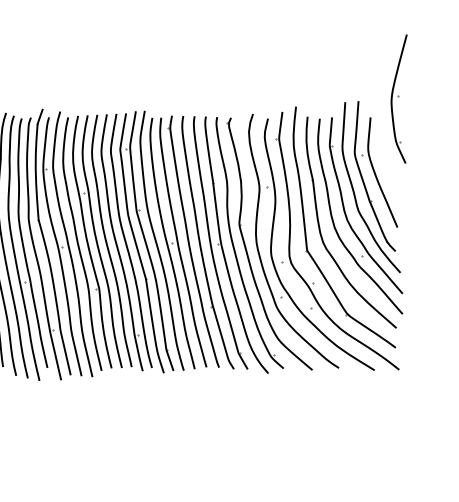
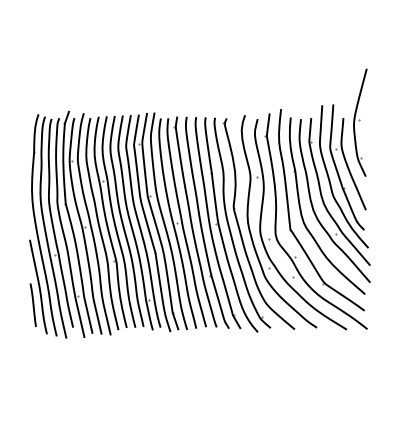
part: (399, 98) -> (360, 122), moved

